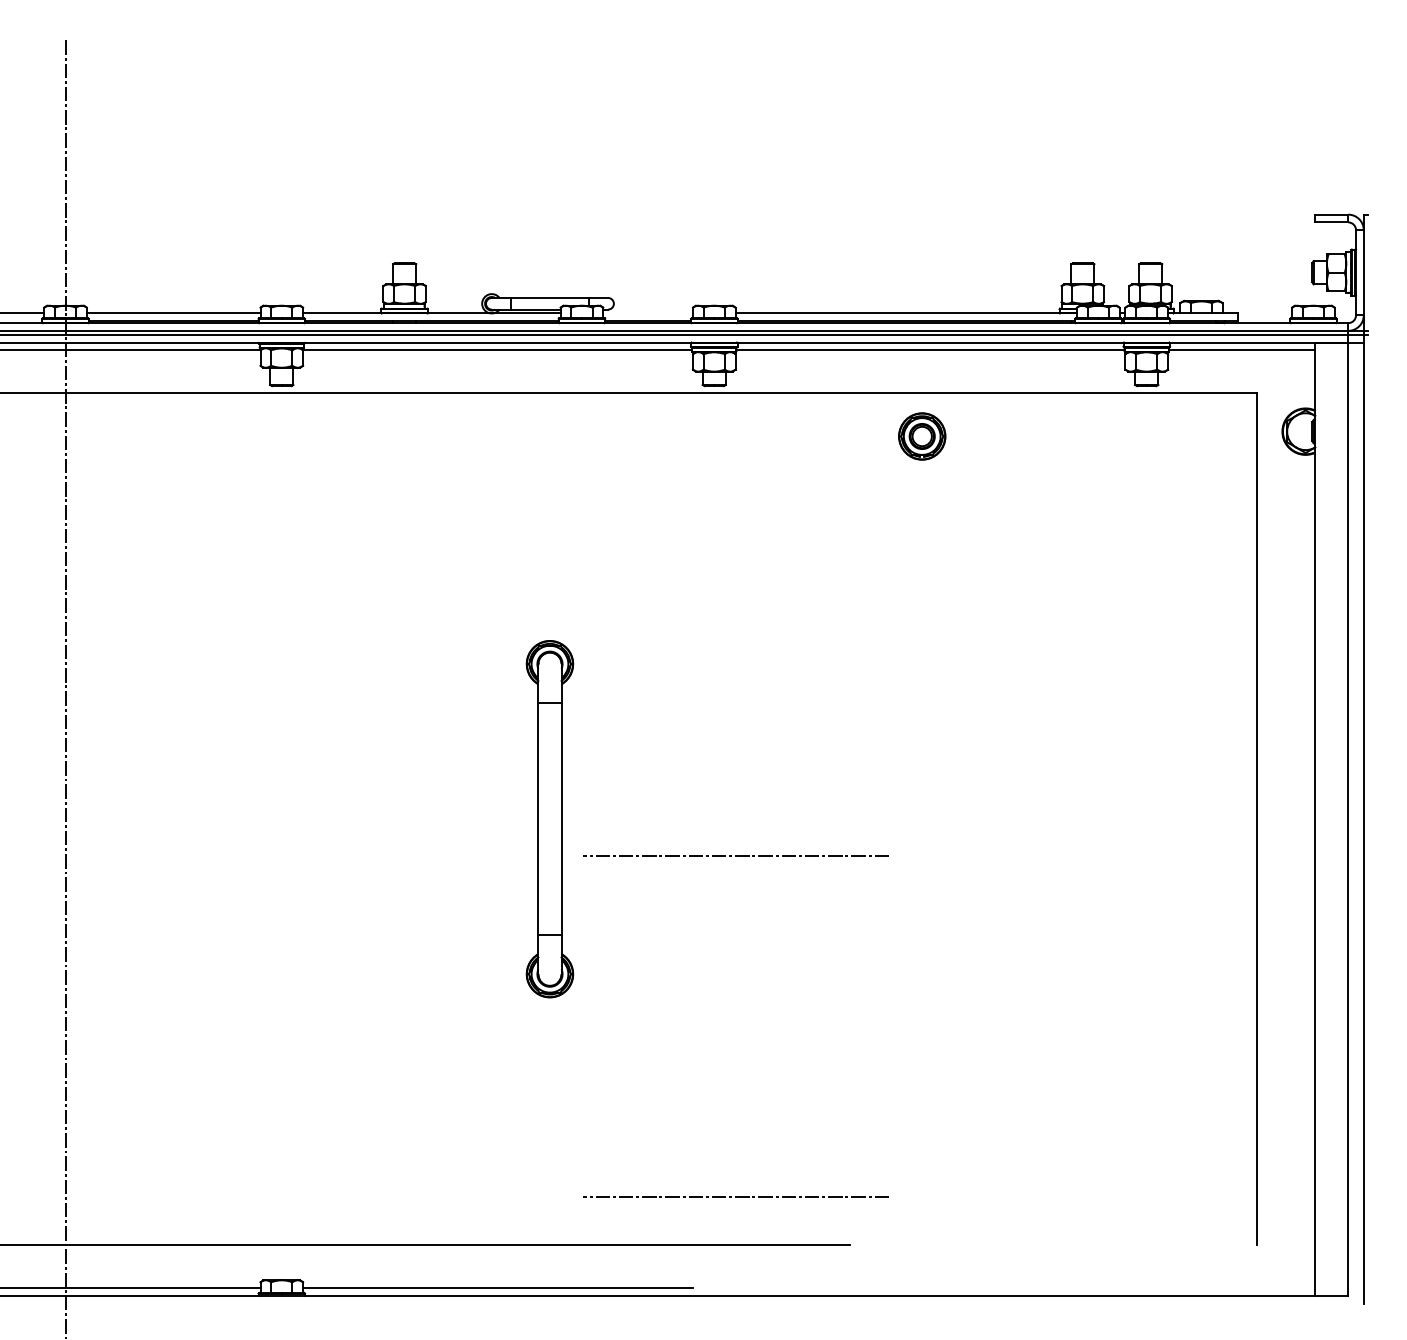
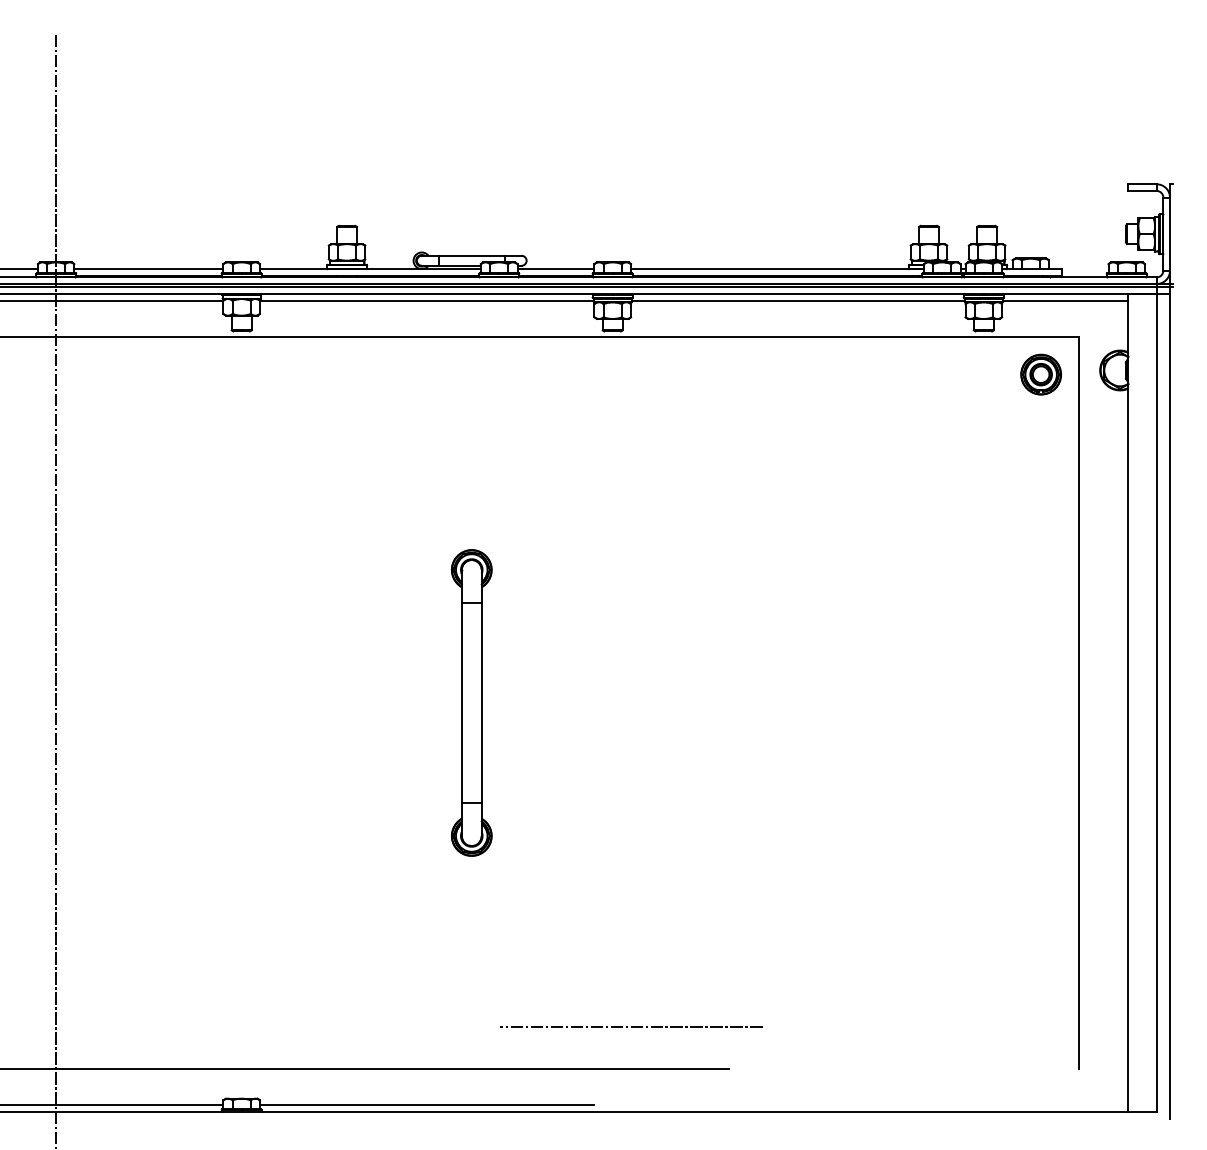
line: (647, 313) -> (555, 269), added
part: (921, 436) -> (1040, 374), moved
line: (736, 854) -> (631, 733), removed

